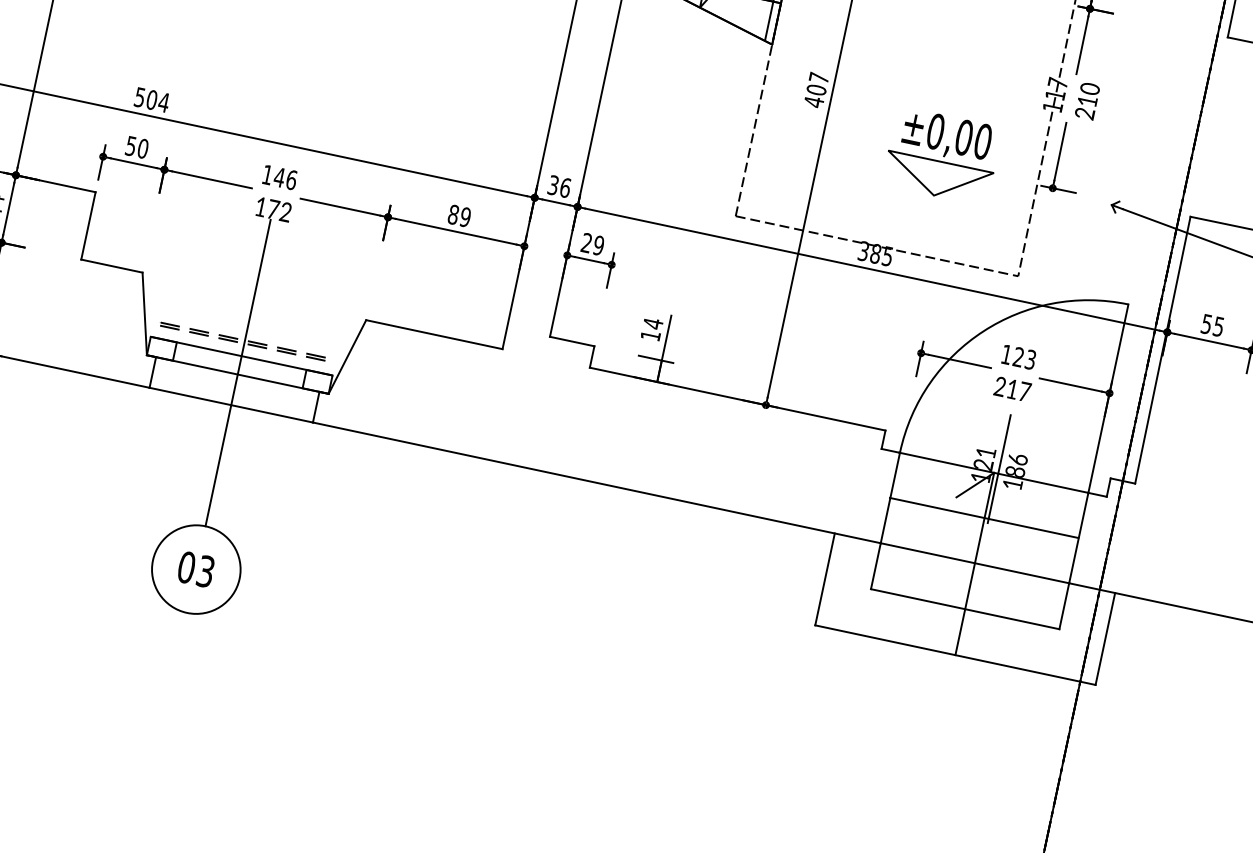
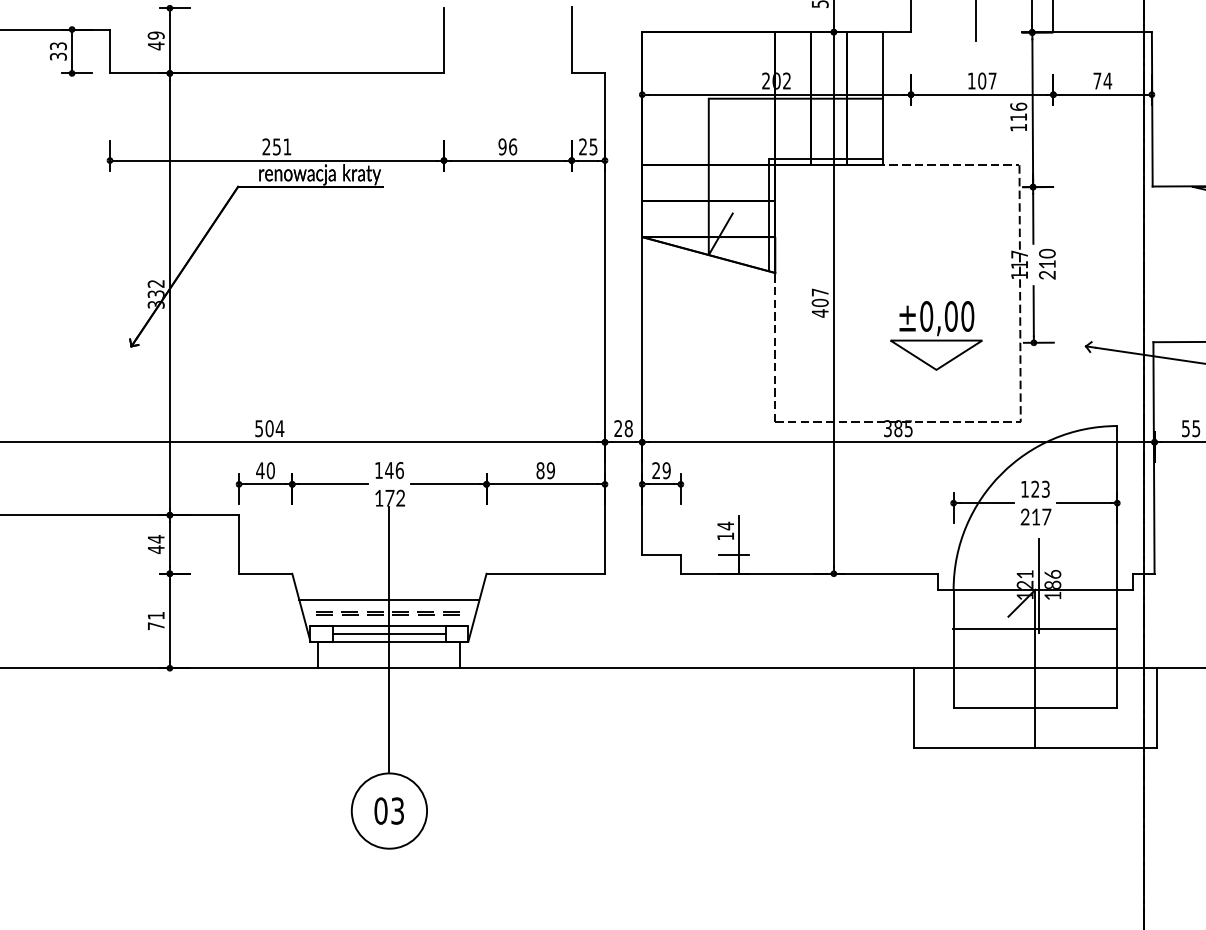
text: (131, 145) -> (260, 470), 50 -> 40
text: (559, 186) -> (623, 428), 36 -> 28
line: (247, 327) -> (389, 600), added
line: (239, 365) -> (389, 633), added

